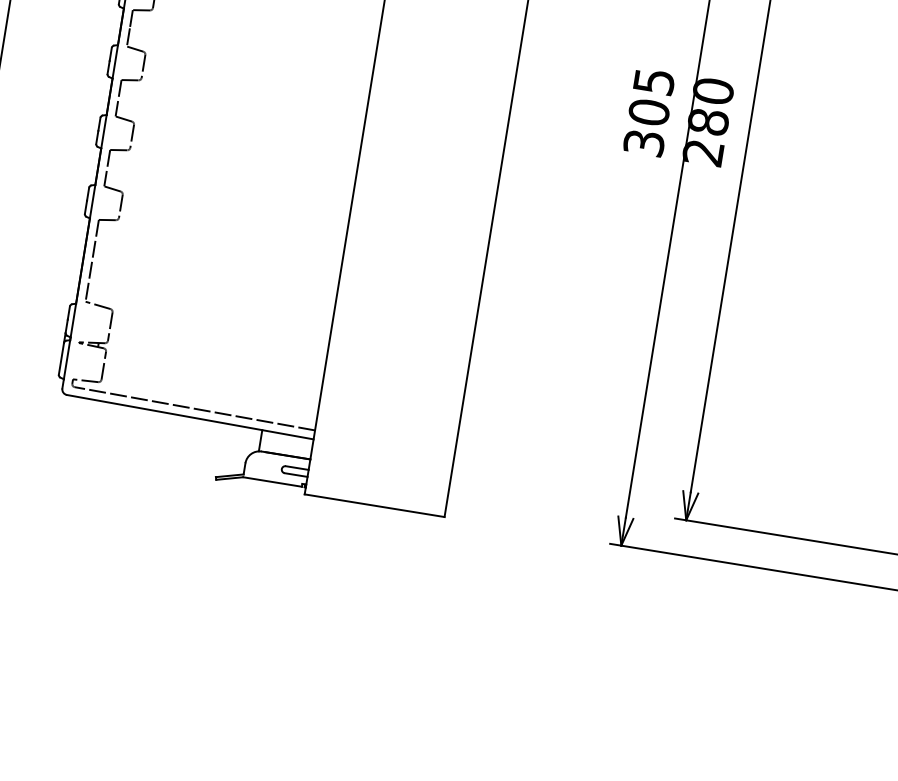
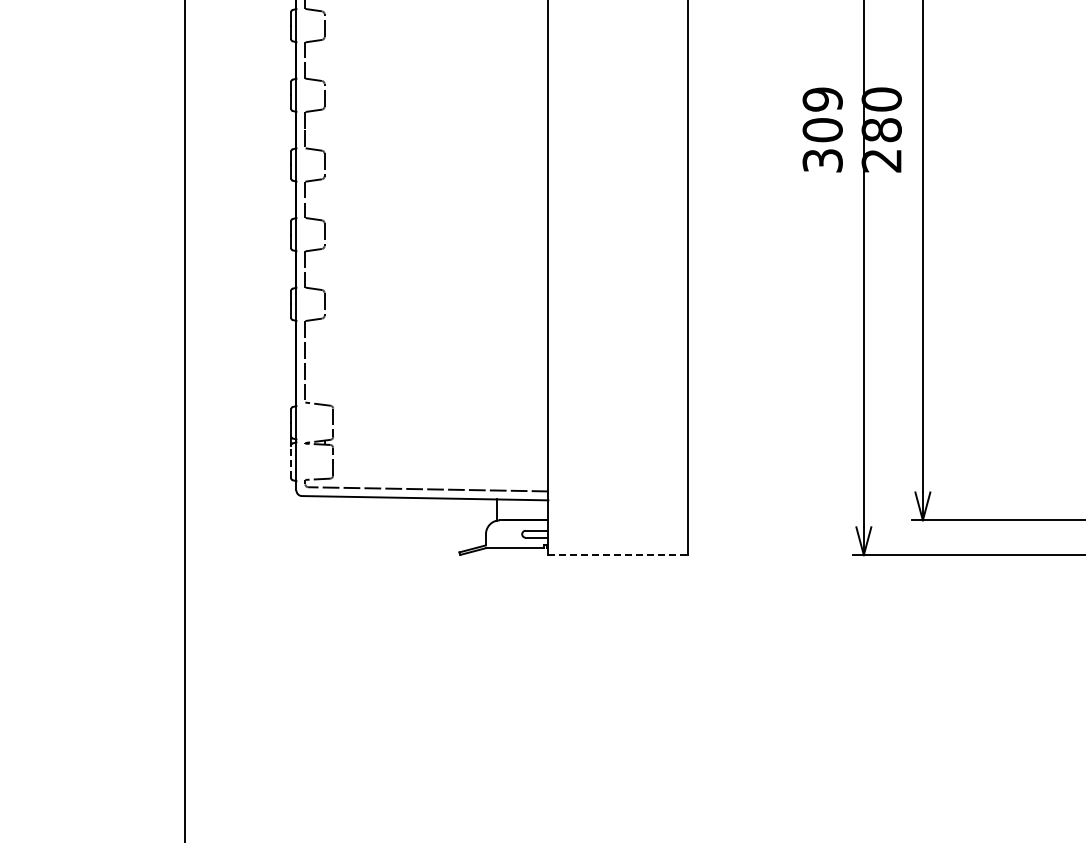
text: (653, 81) -> (822, 99), 305 -> 309
line: (61, 358) -> (290, 461), solid -> dashed
line: (375, 506) -> (618, 555), solid -> dashed

